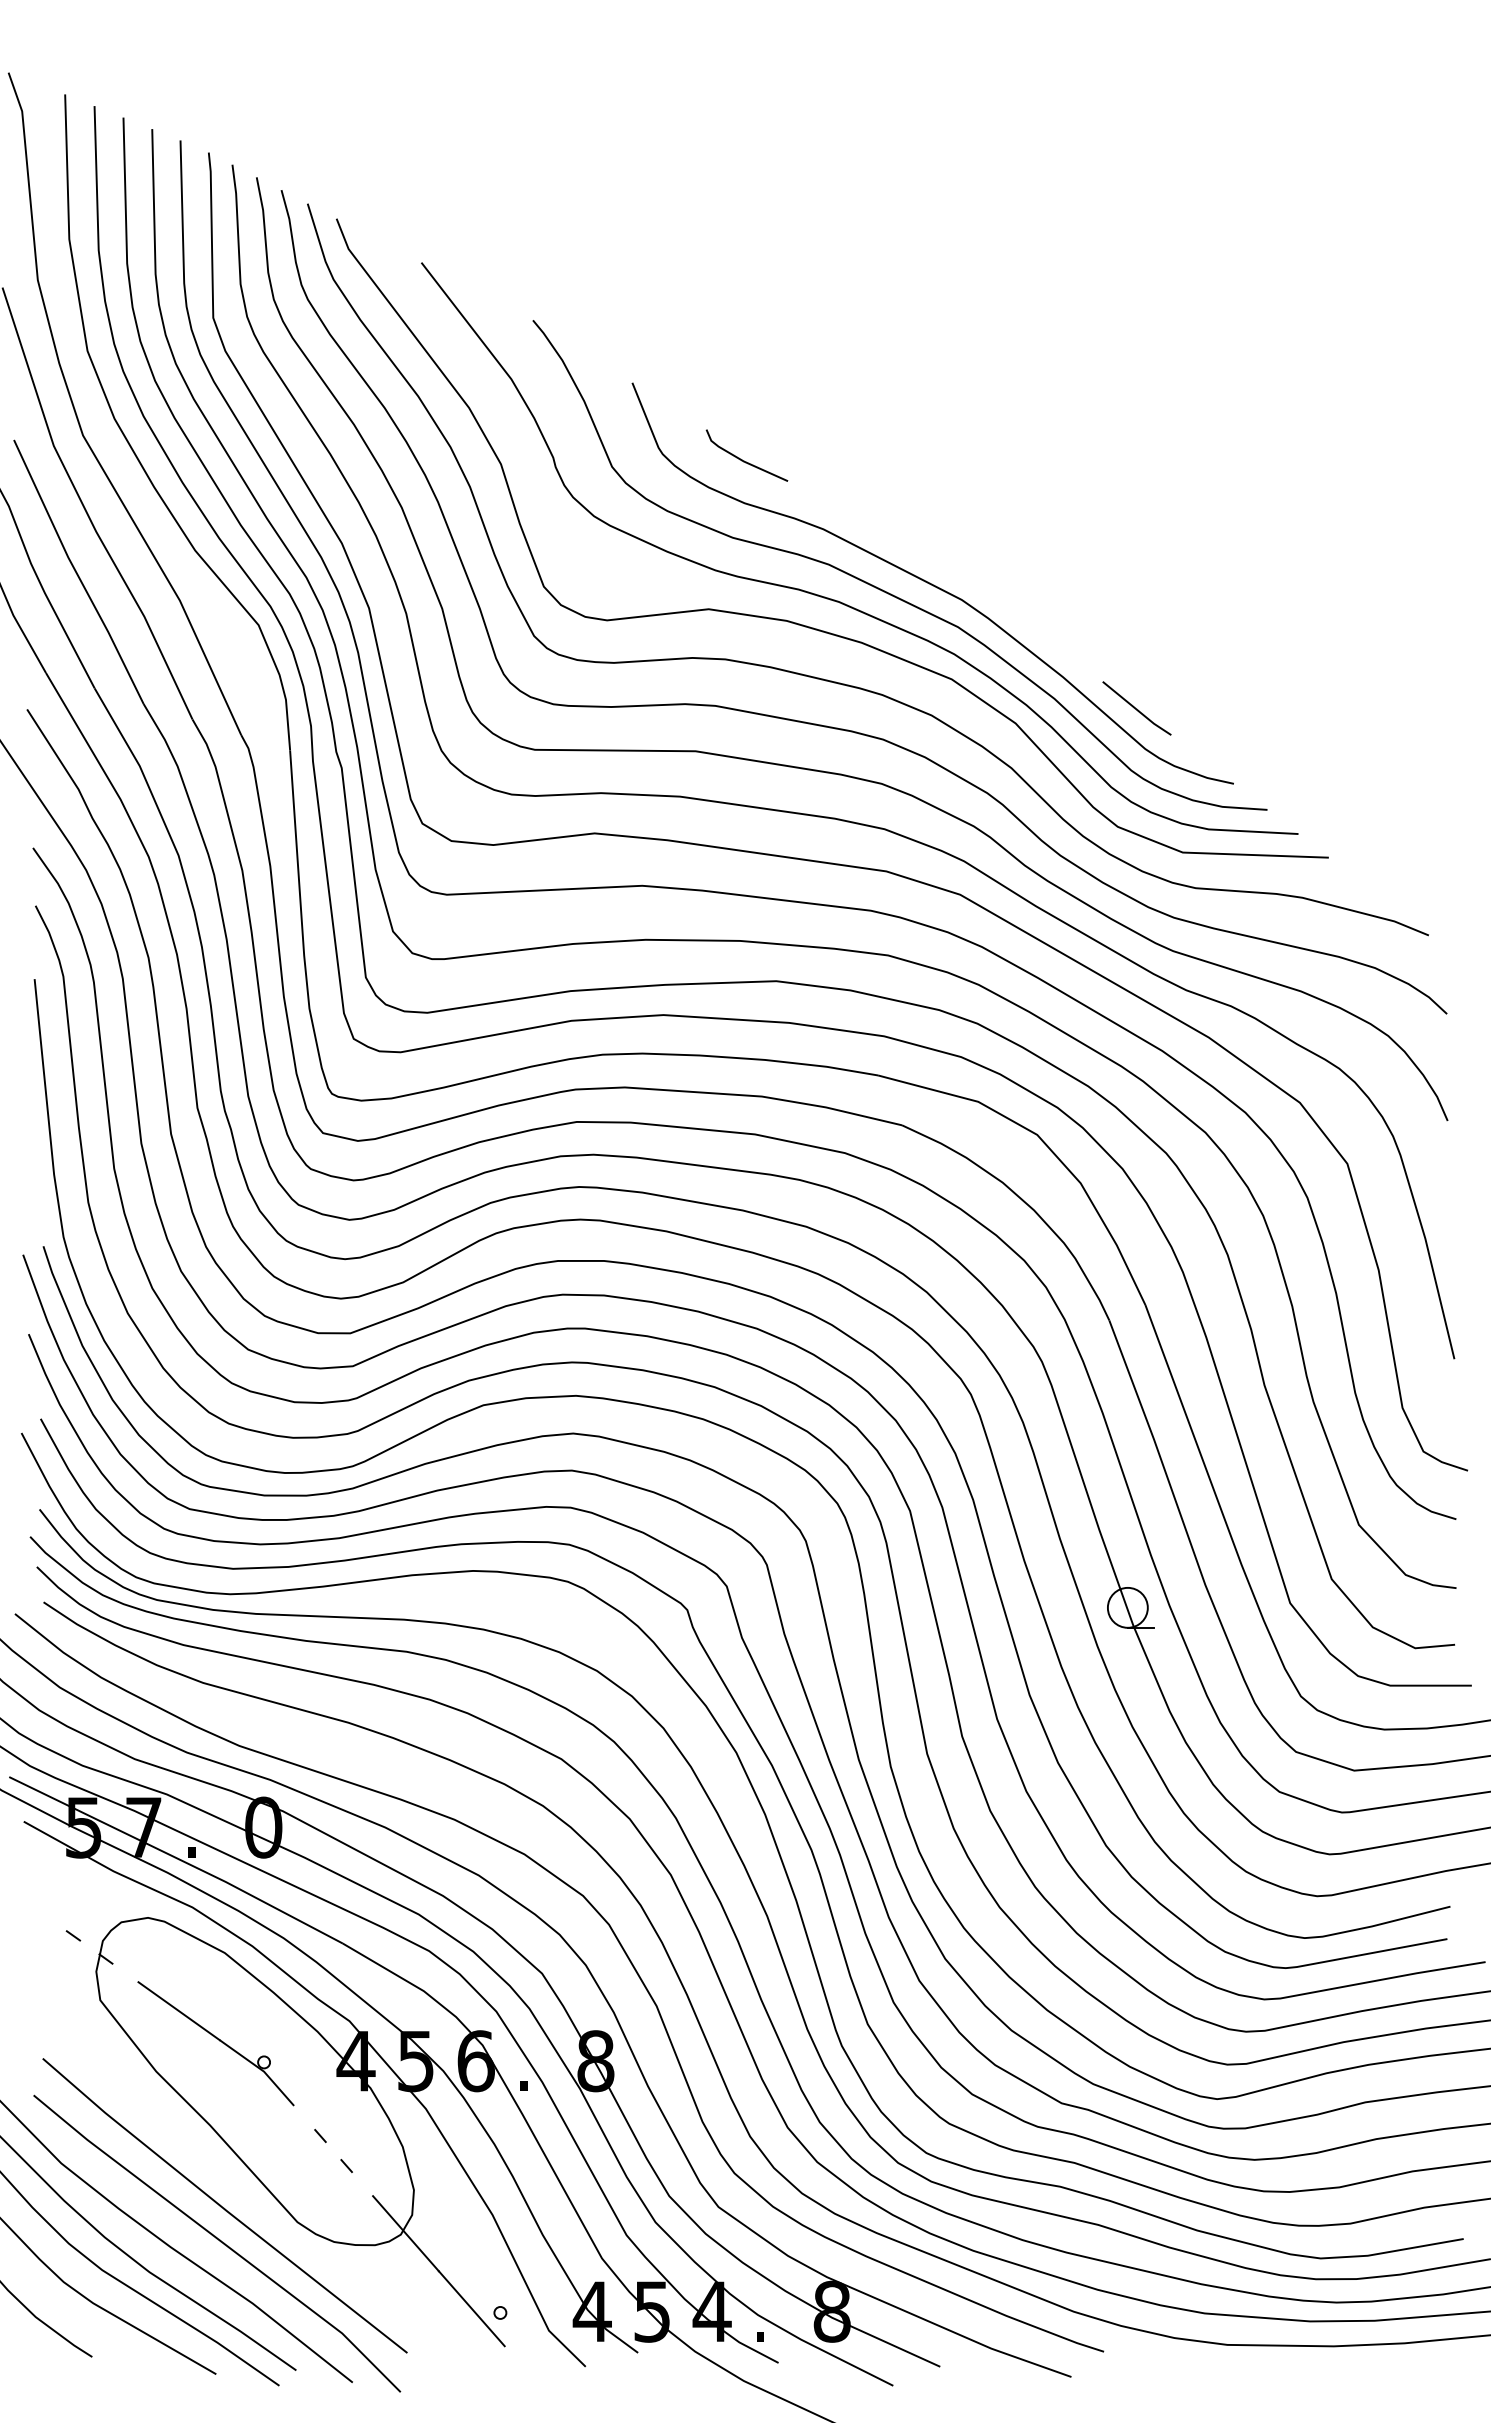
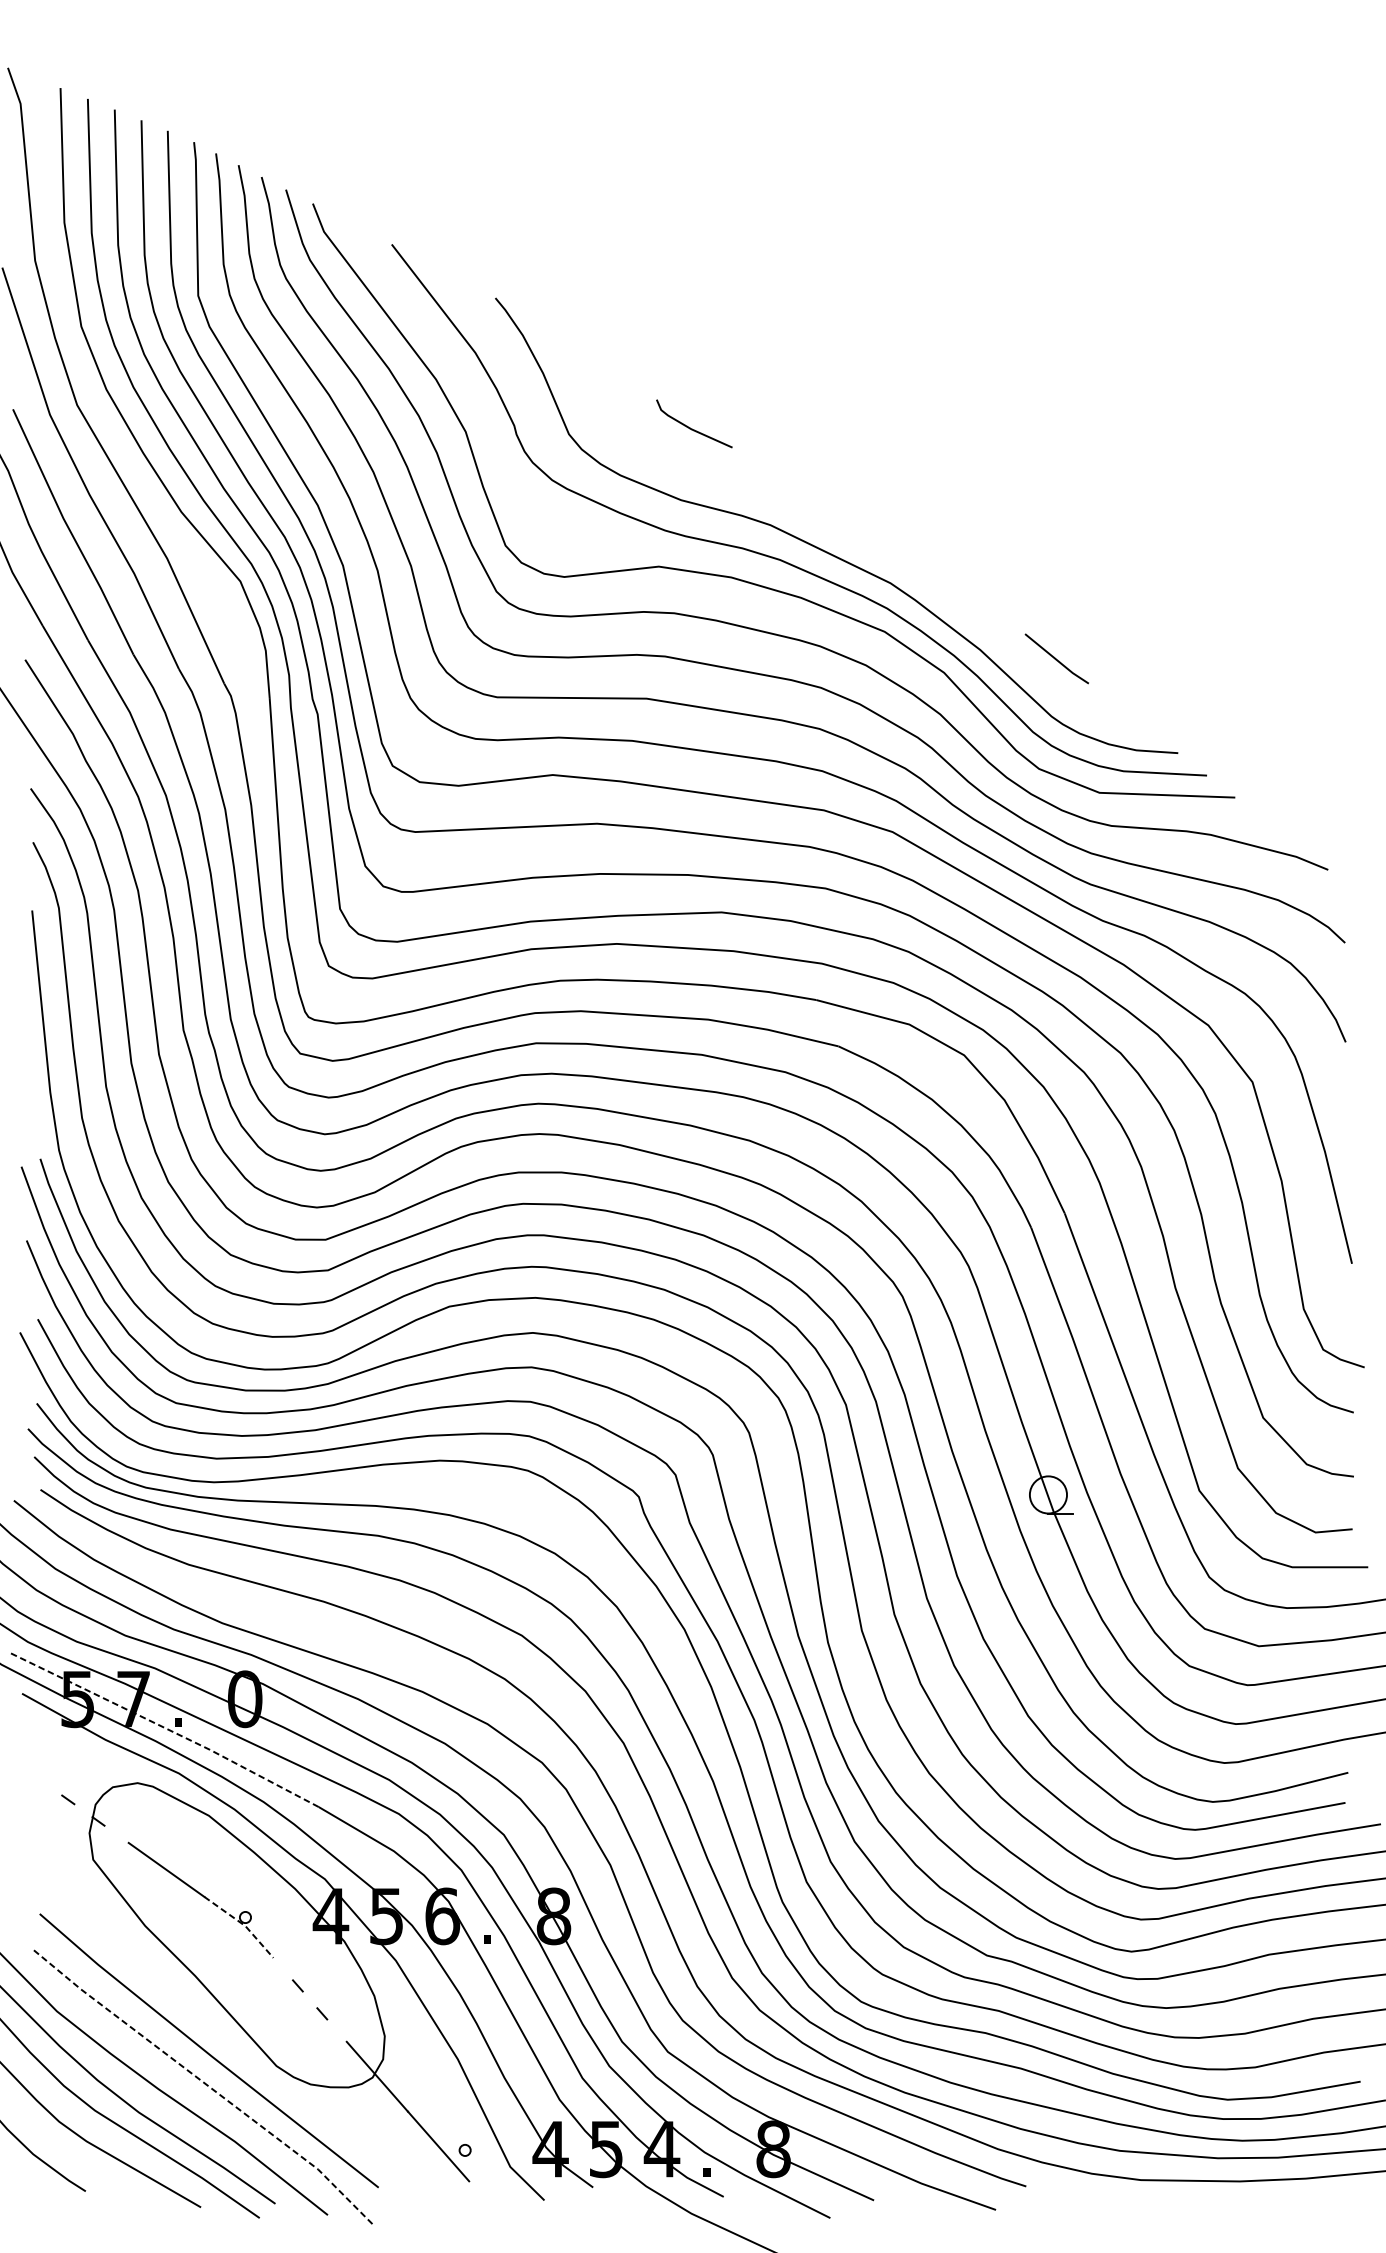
curve: (932, 583) -> (866, 542), removed
line: (177, 1858) -> (164, 1727), solid -> dashed
line: (260, 2069) -> (242, 1924), solid -> dashed
line: (219, 2240) -> (204, 2083), solid -> dashed

